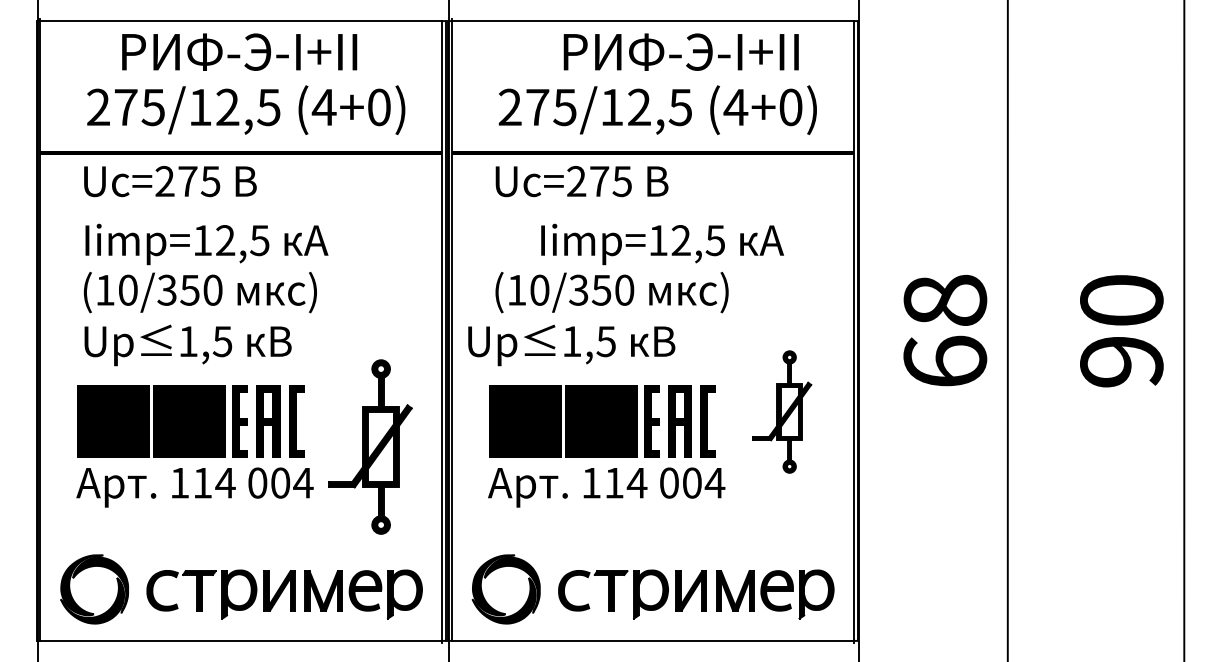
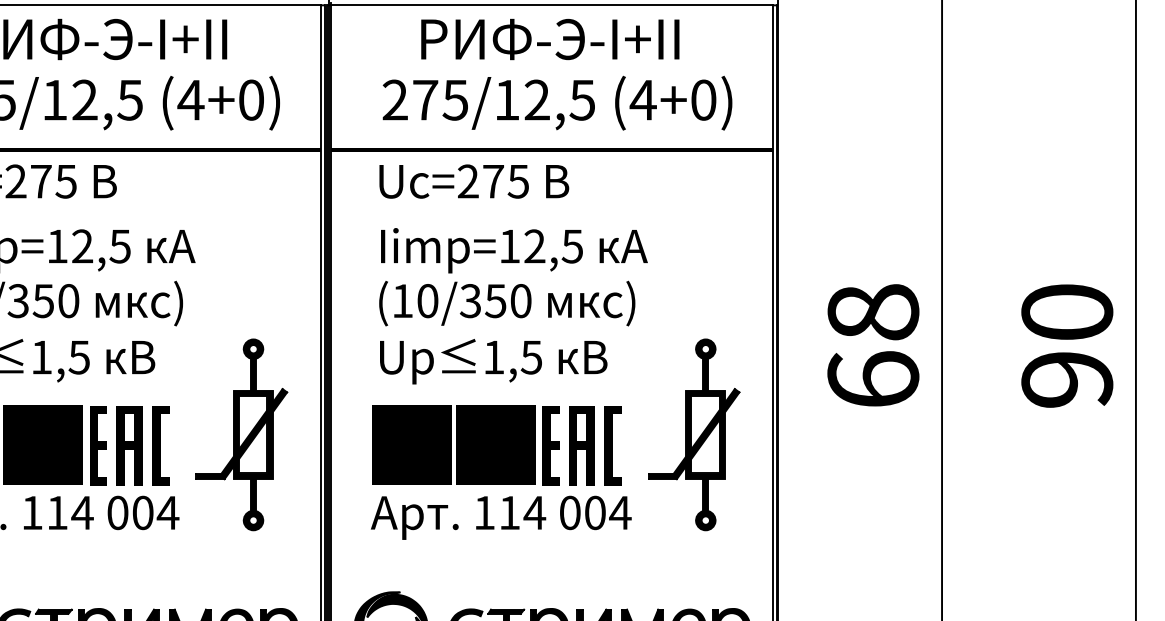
text: (680, 51) -> (549, 38), moved
text: (662, 244) -> (514, 250), moved
text: (571, 345) -> (493, 361), moved
part: (782, 411) -> (694, 434), size x1.43
part: (370, 446) -> (241, 434), moved

